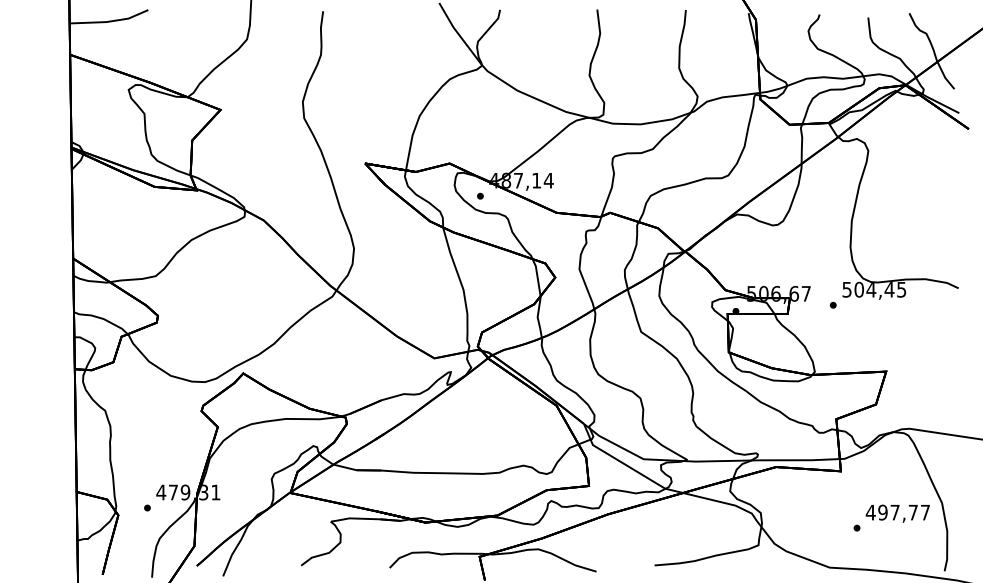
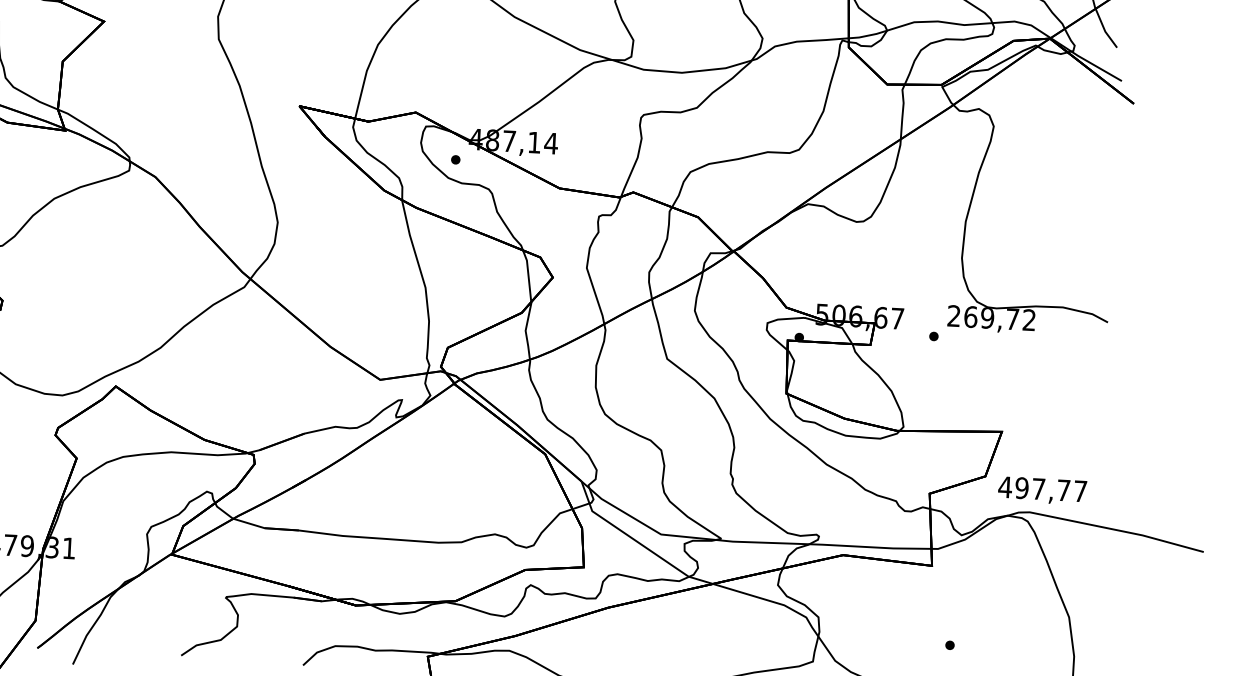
text: (874, 289) -> (991, 317), 504,45 -> 269,72
text: (897, 513) -> (1041, 490), moved

